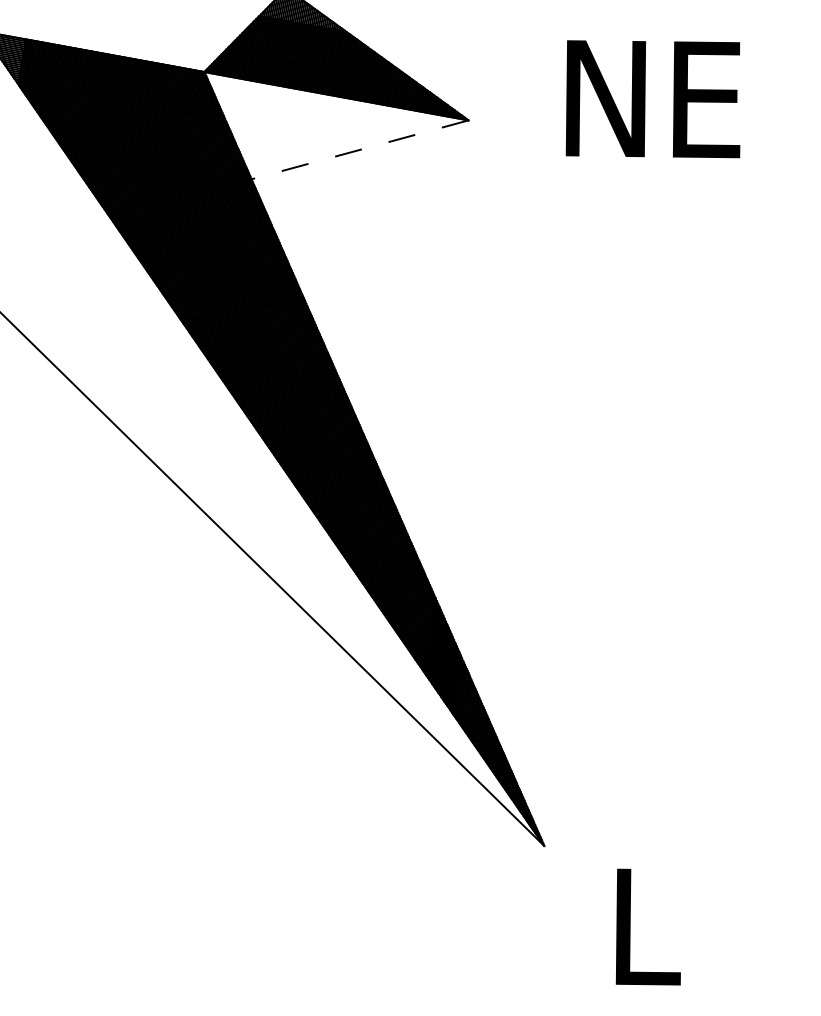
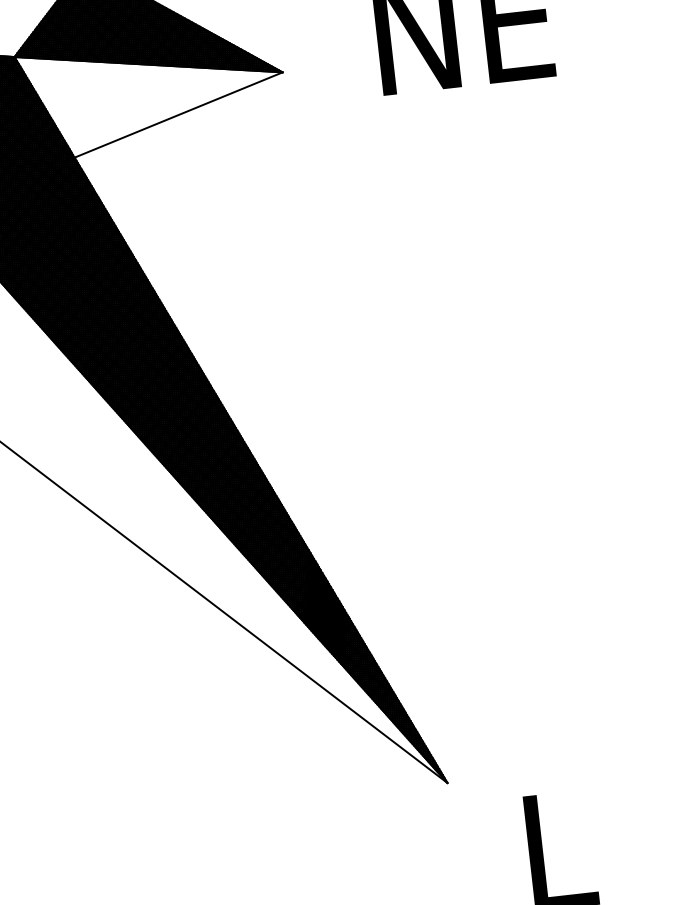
line: (359, 150) -> (178, 115), dashed -> solid

